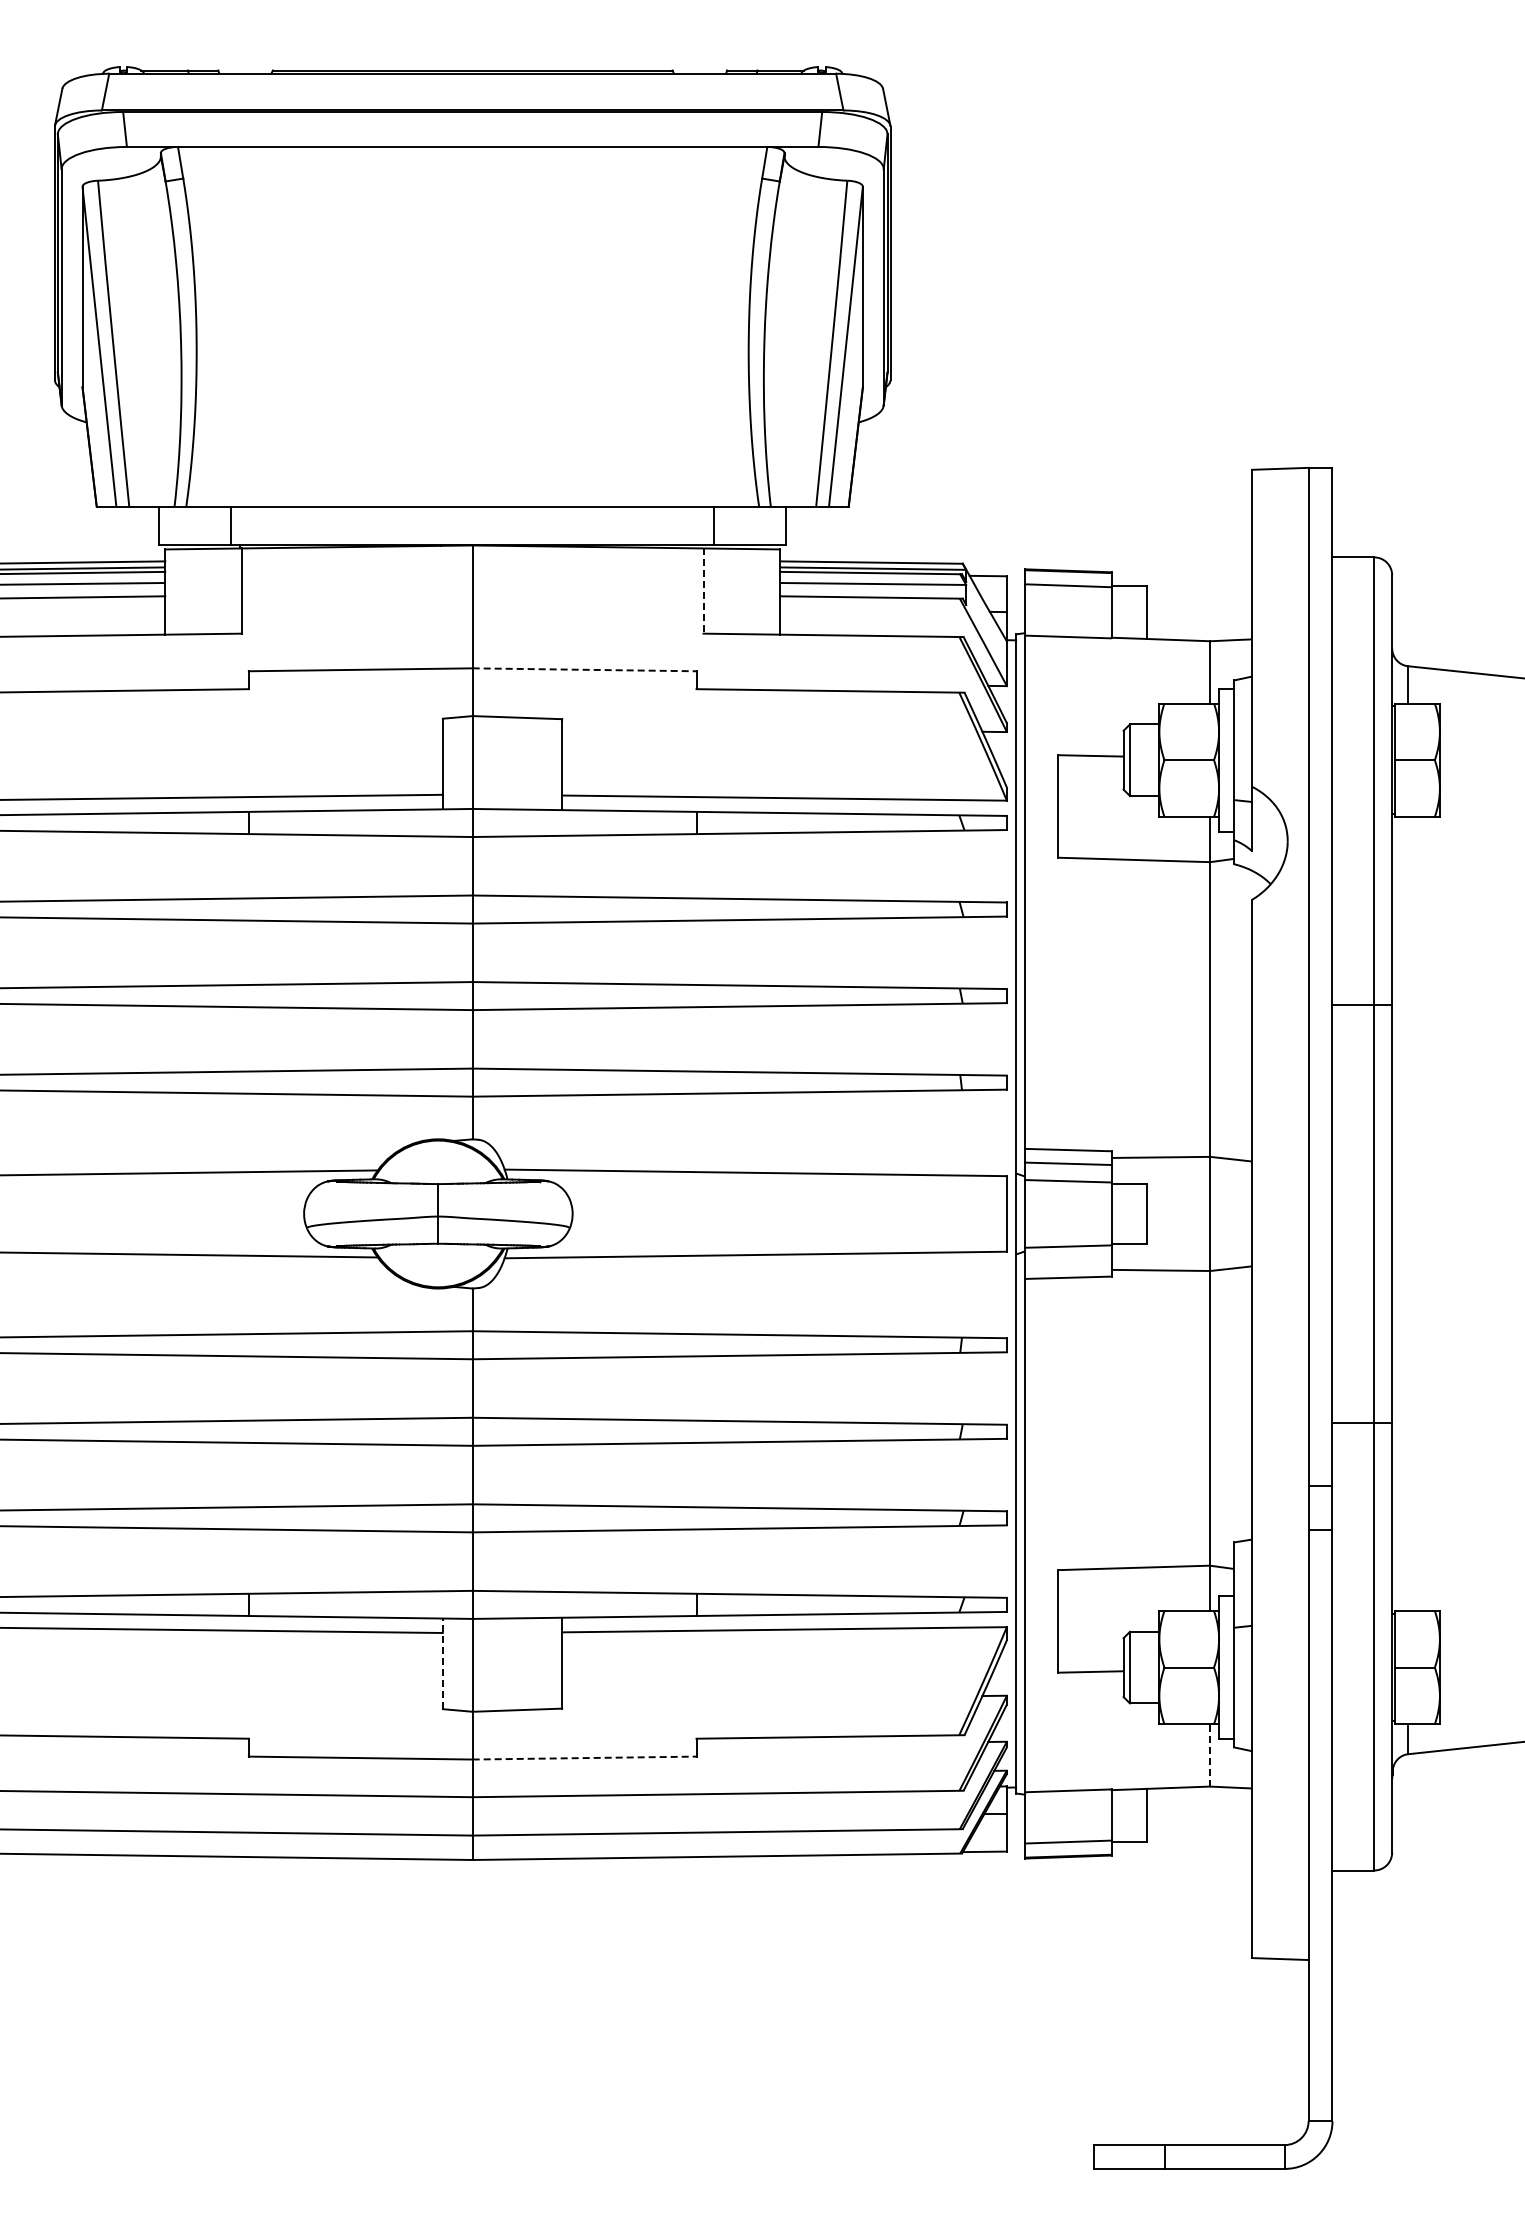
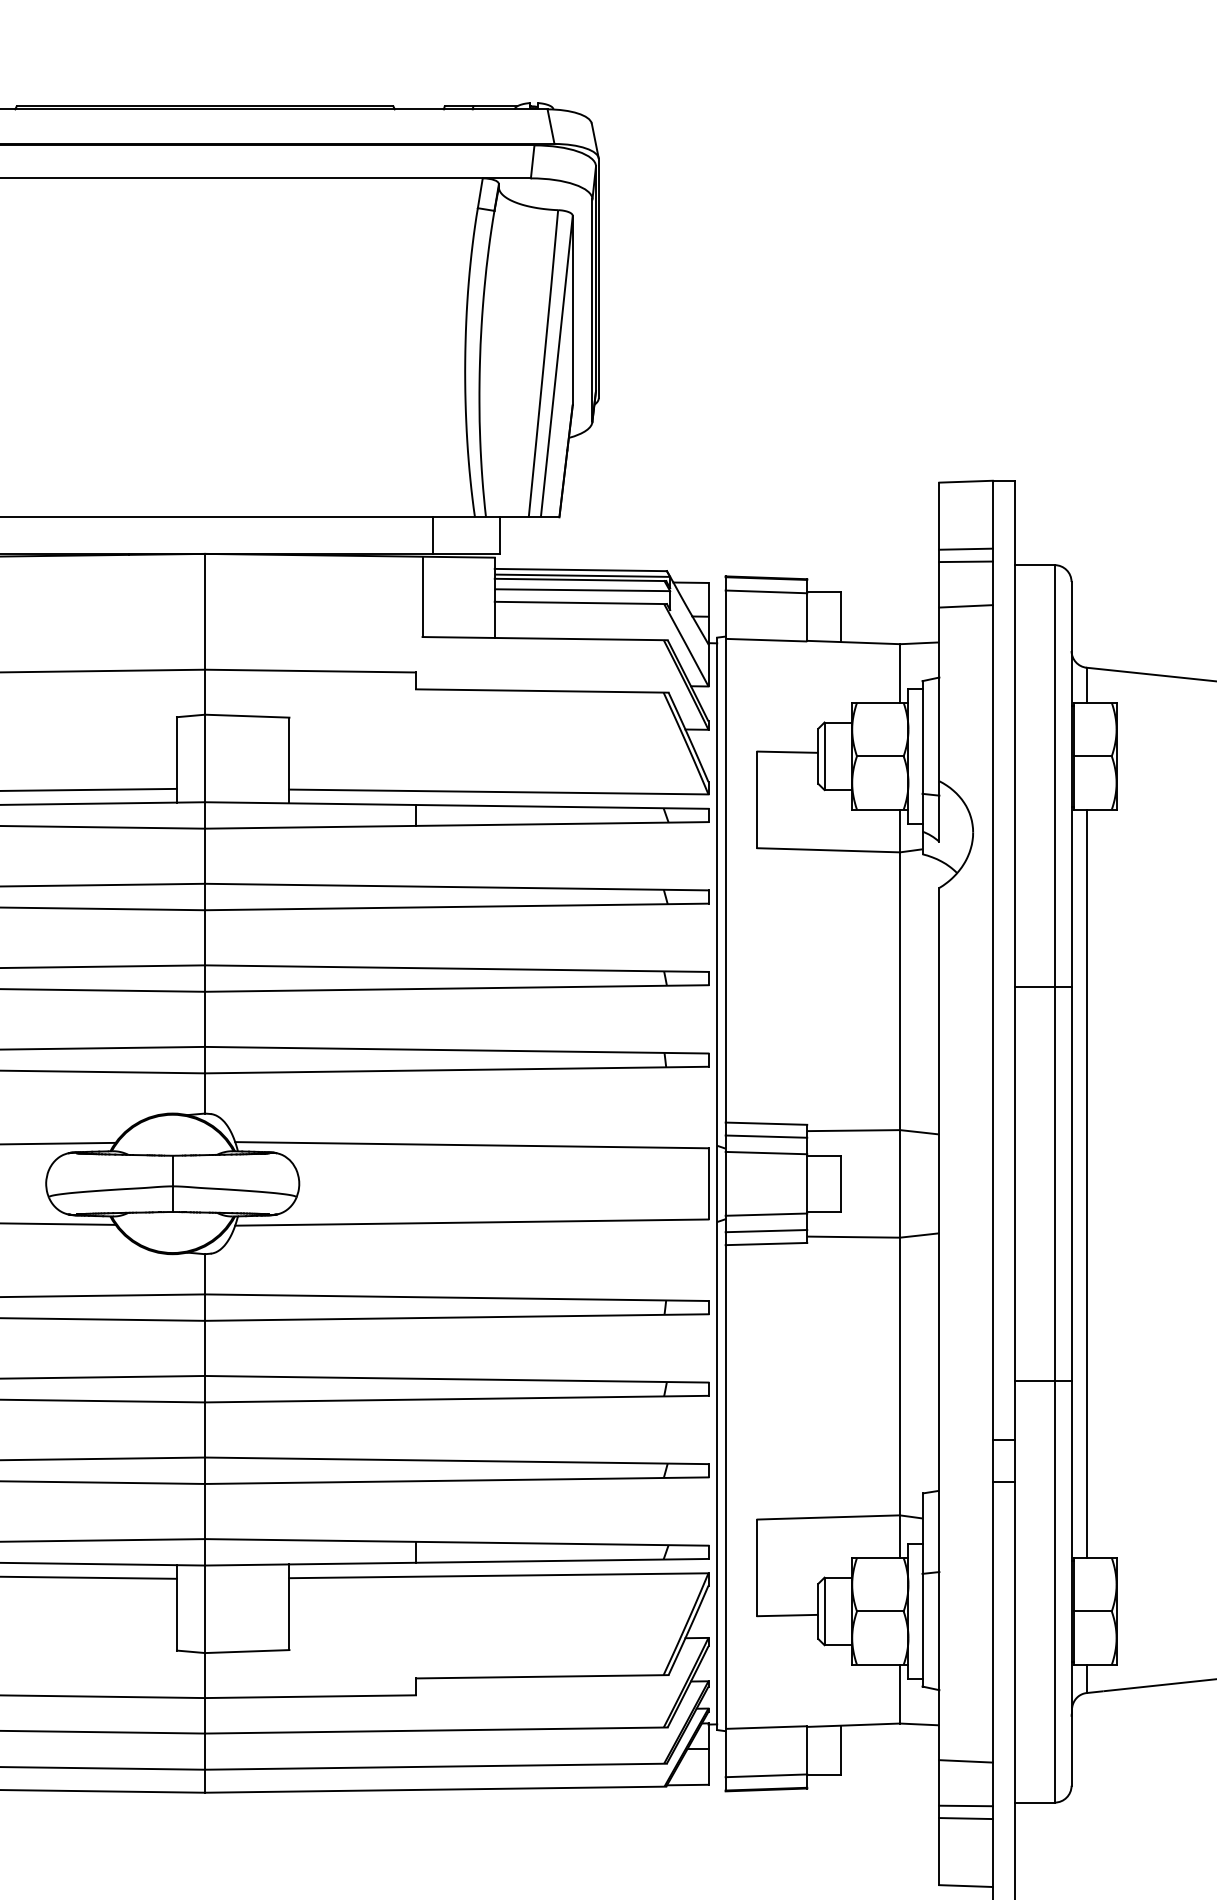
line: (1279, 540) -> (965, 549), added
line: (1279, 553) -> (965, 561), added
line: (703, 591) -> (422, 597), dashed -> solid
line: (1279, 600) -> (965, 605), added
line: (584, 669) -> (310, 670), dashed -> solid
line: (1408, 1213) -> (1086, 1183), added
line: (1068, 1263) -> (766, 1230), added
line: (442, 1663) -> (176, 1607), dashed -> solid
line: (1210, 1754) -> (900, 1693), dashed -> solid
line: (584, 1758) -> (310, 1697), dashed -> solid
line: (1279, 1826) -> (965, 1761), added
line: (1279, 1873) -> (965, 1805), added
line: (1279, 1886) -> (965, 1817), added

